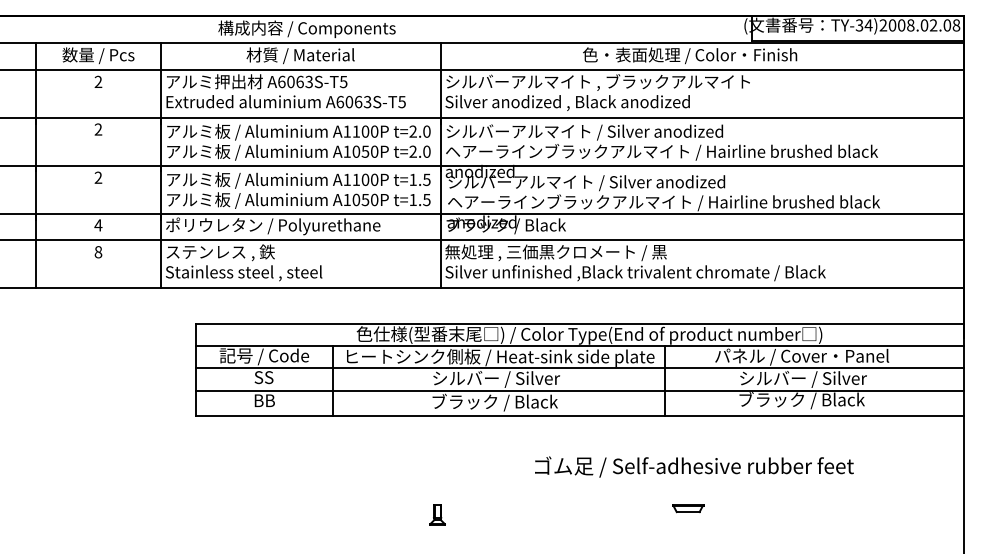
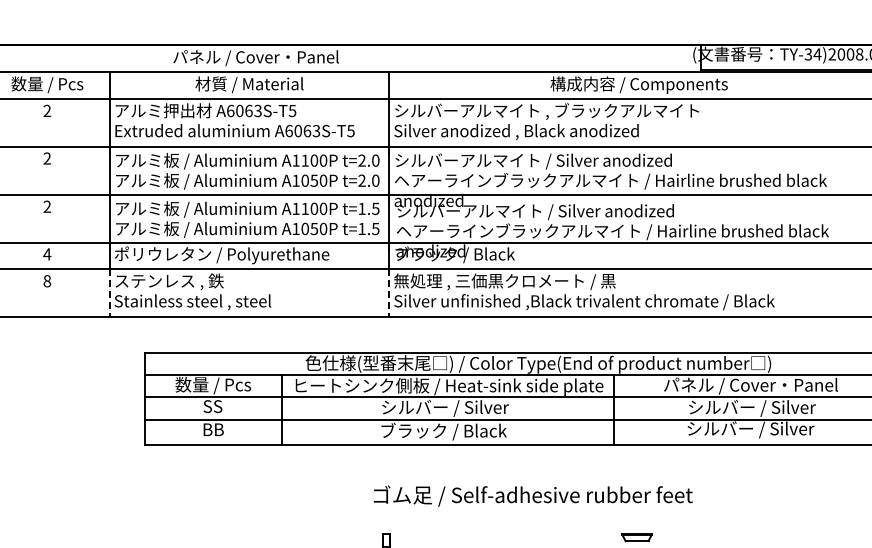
text: (306, 29) -> (255, 58), 構成内容 / Components -> パネル / Cover・Panel
text: (690, 55) -> (639, 84), 色・表面処理 / Color・Finish -> 構成内容 / Components
line: (160, 264) -> (109, 293), solid -> dashed
line: (440, 264) -> (389, 293), solid -> dashed
text: (264, 356) -> (213, 385), 記号 / Code -> 数量 / Pcs
text: (802, 400) -> (751, 429), ブラック / Black -> シルバー / Silver
text: (694, 466) -> (533, 495), moved

